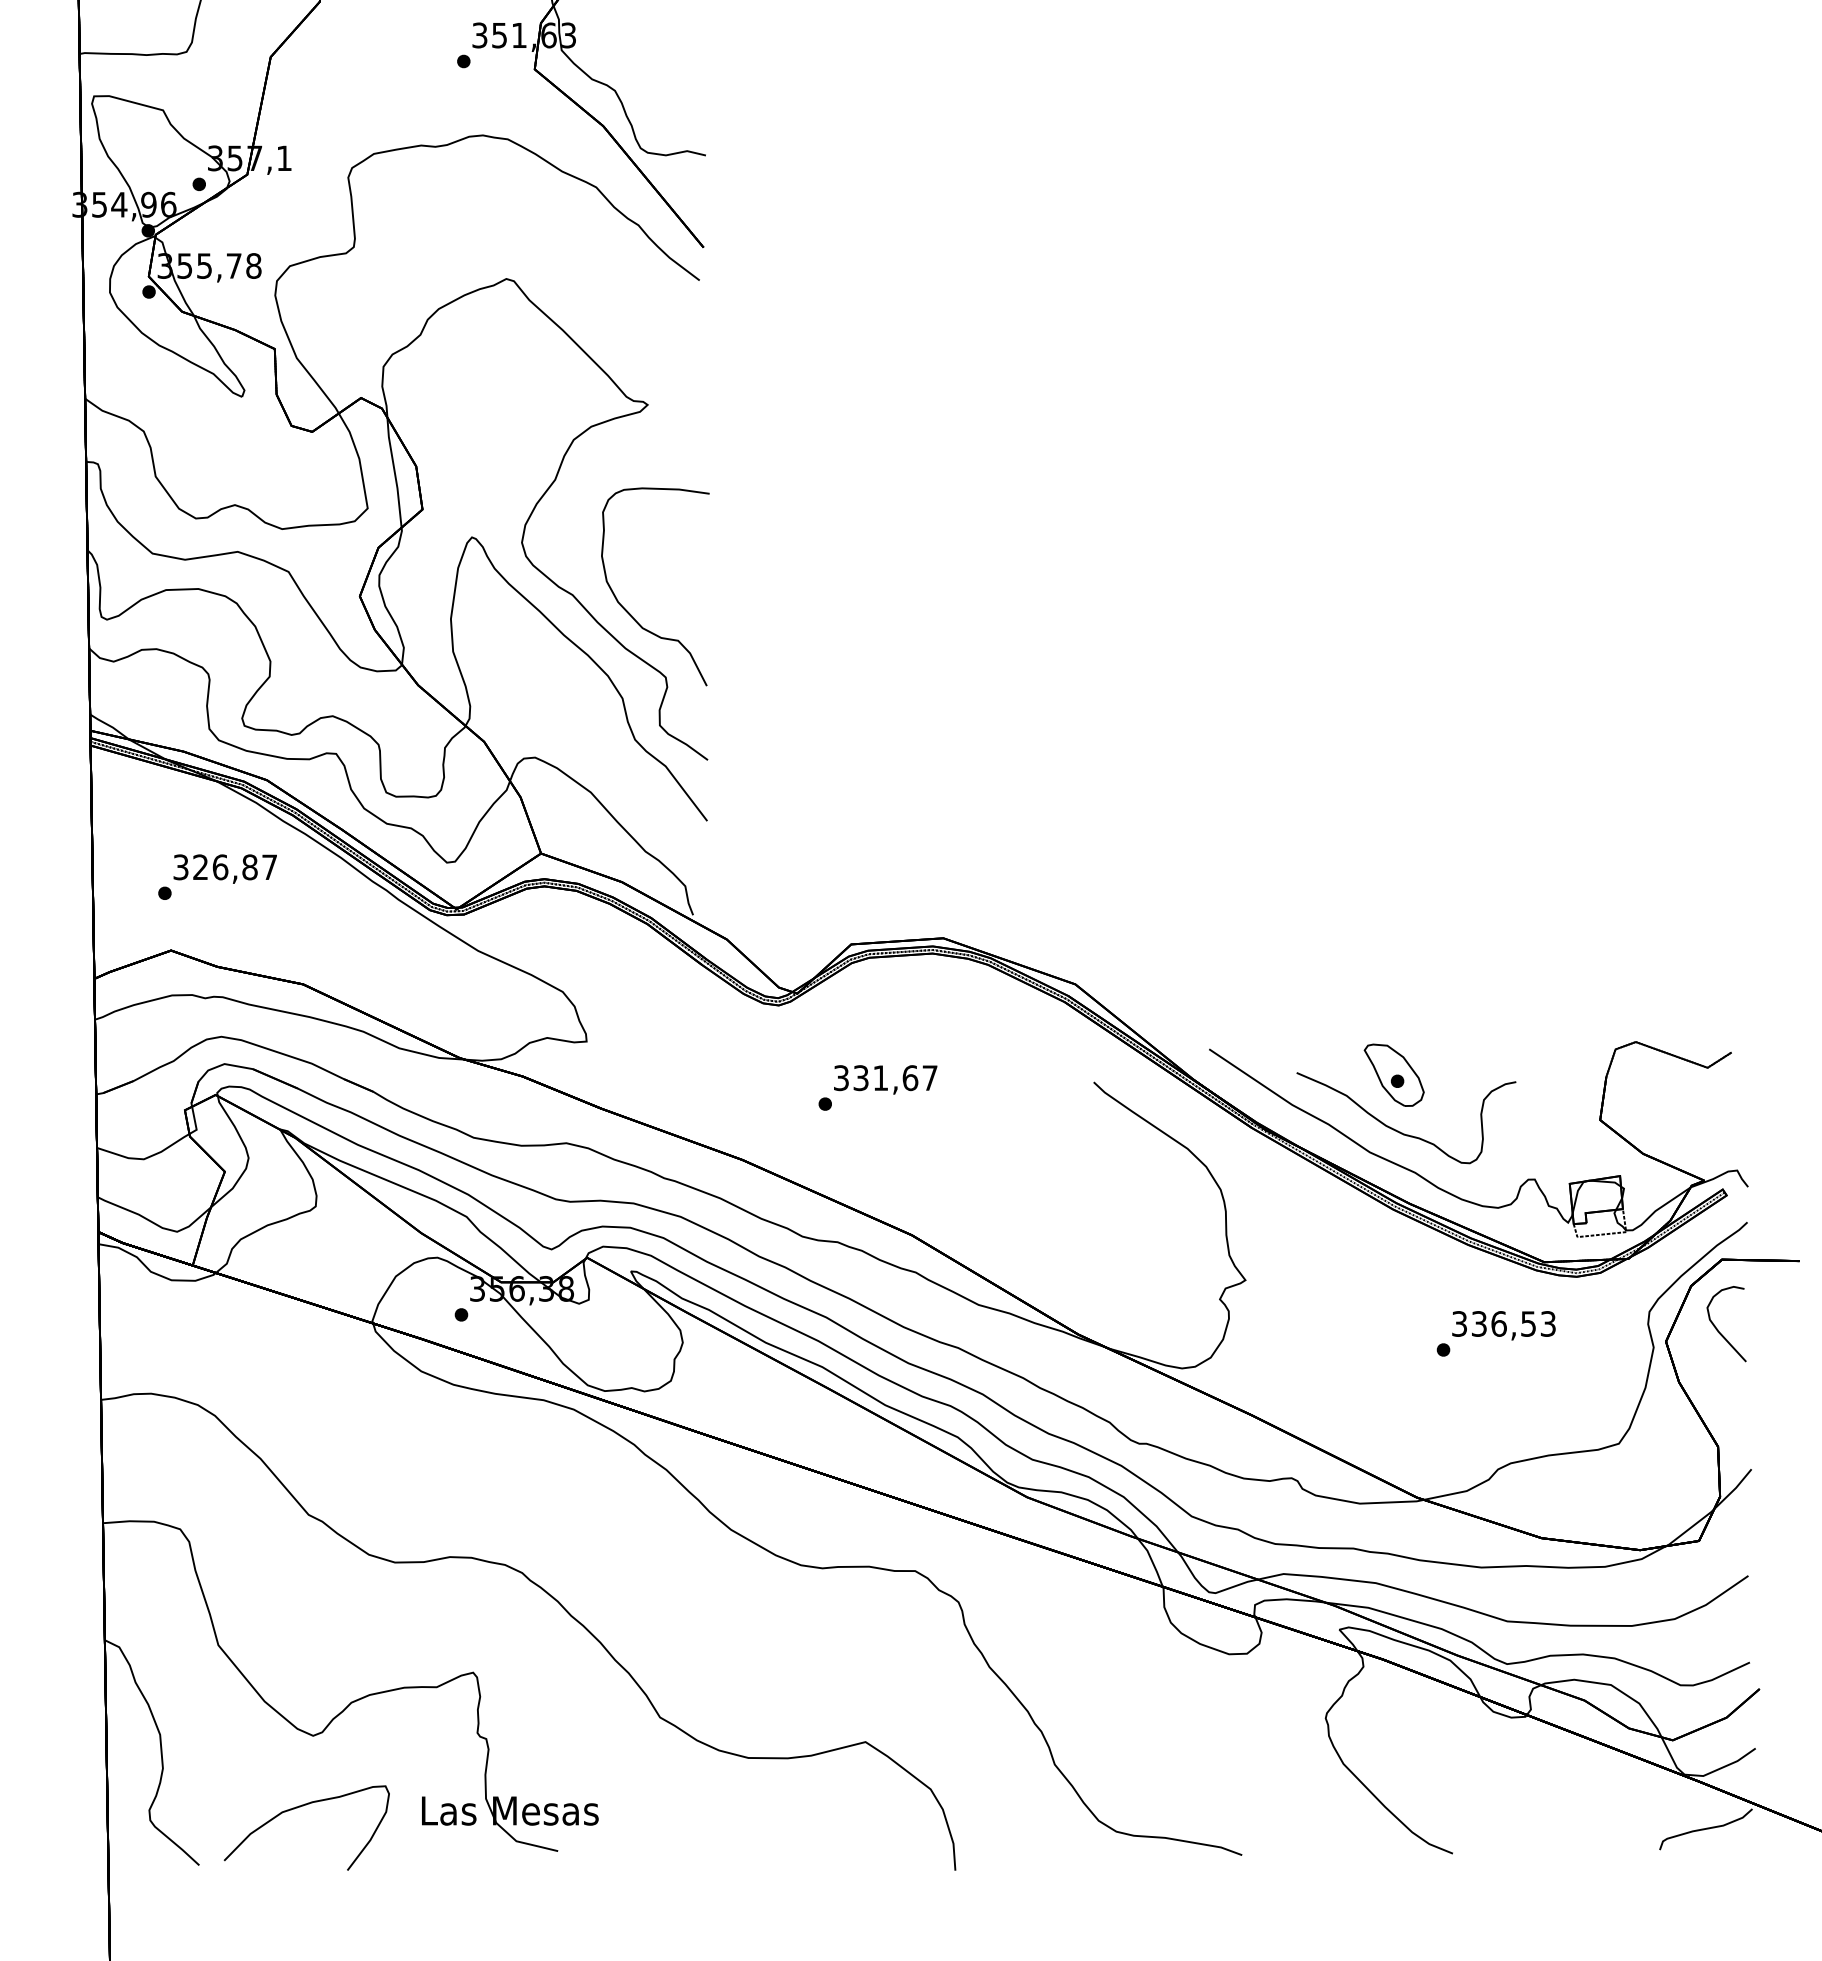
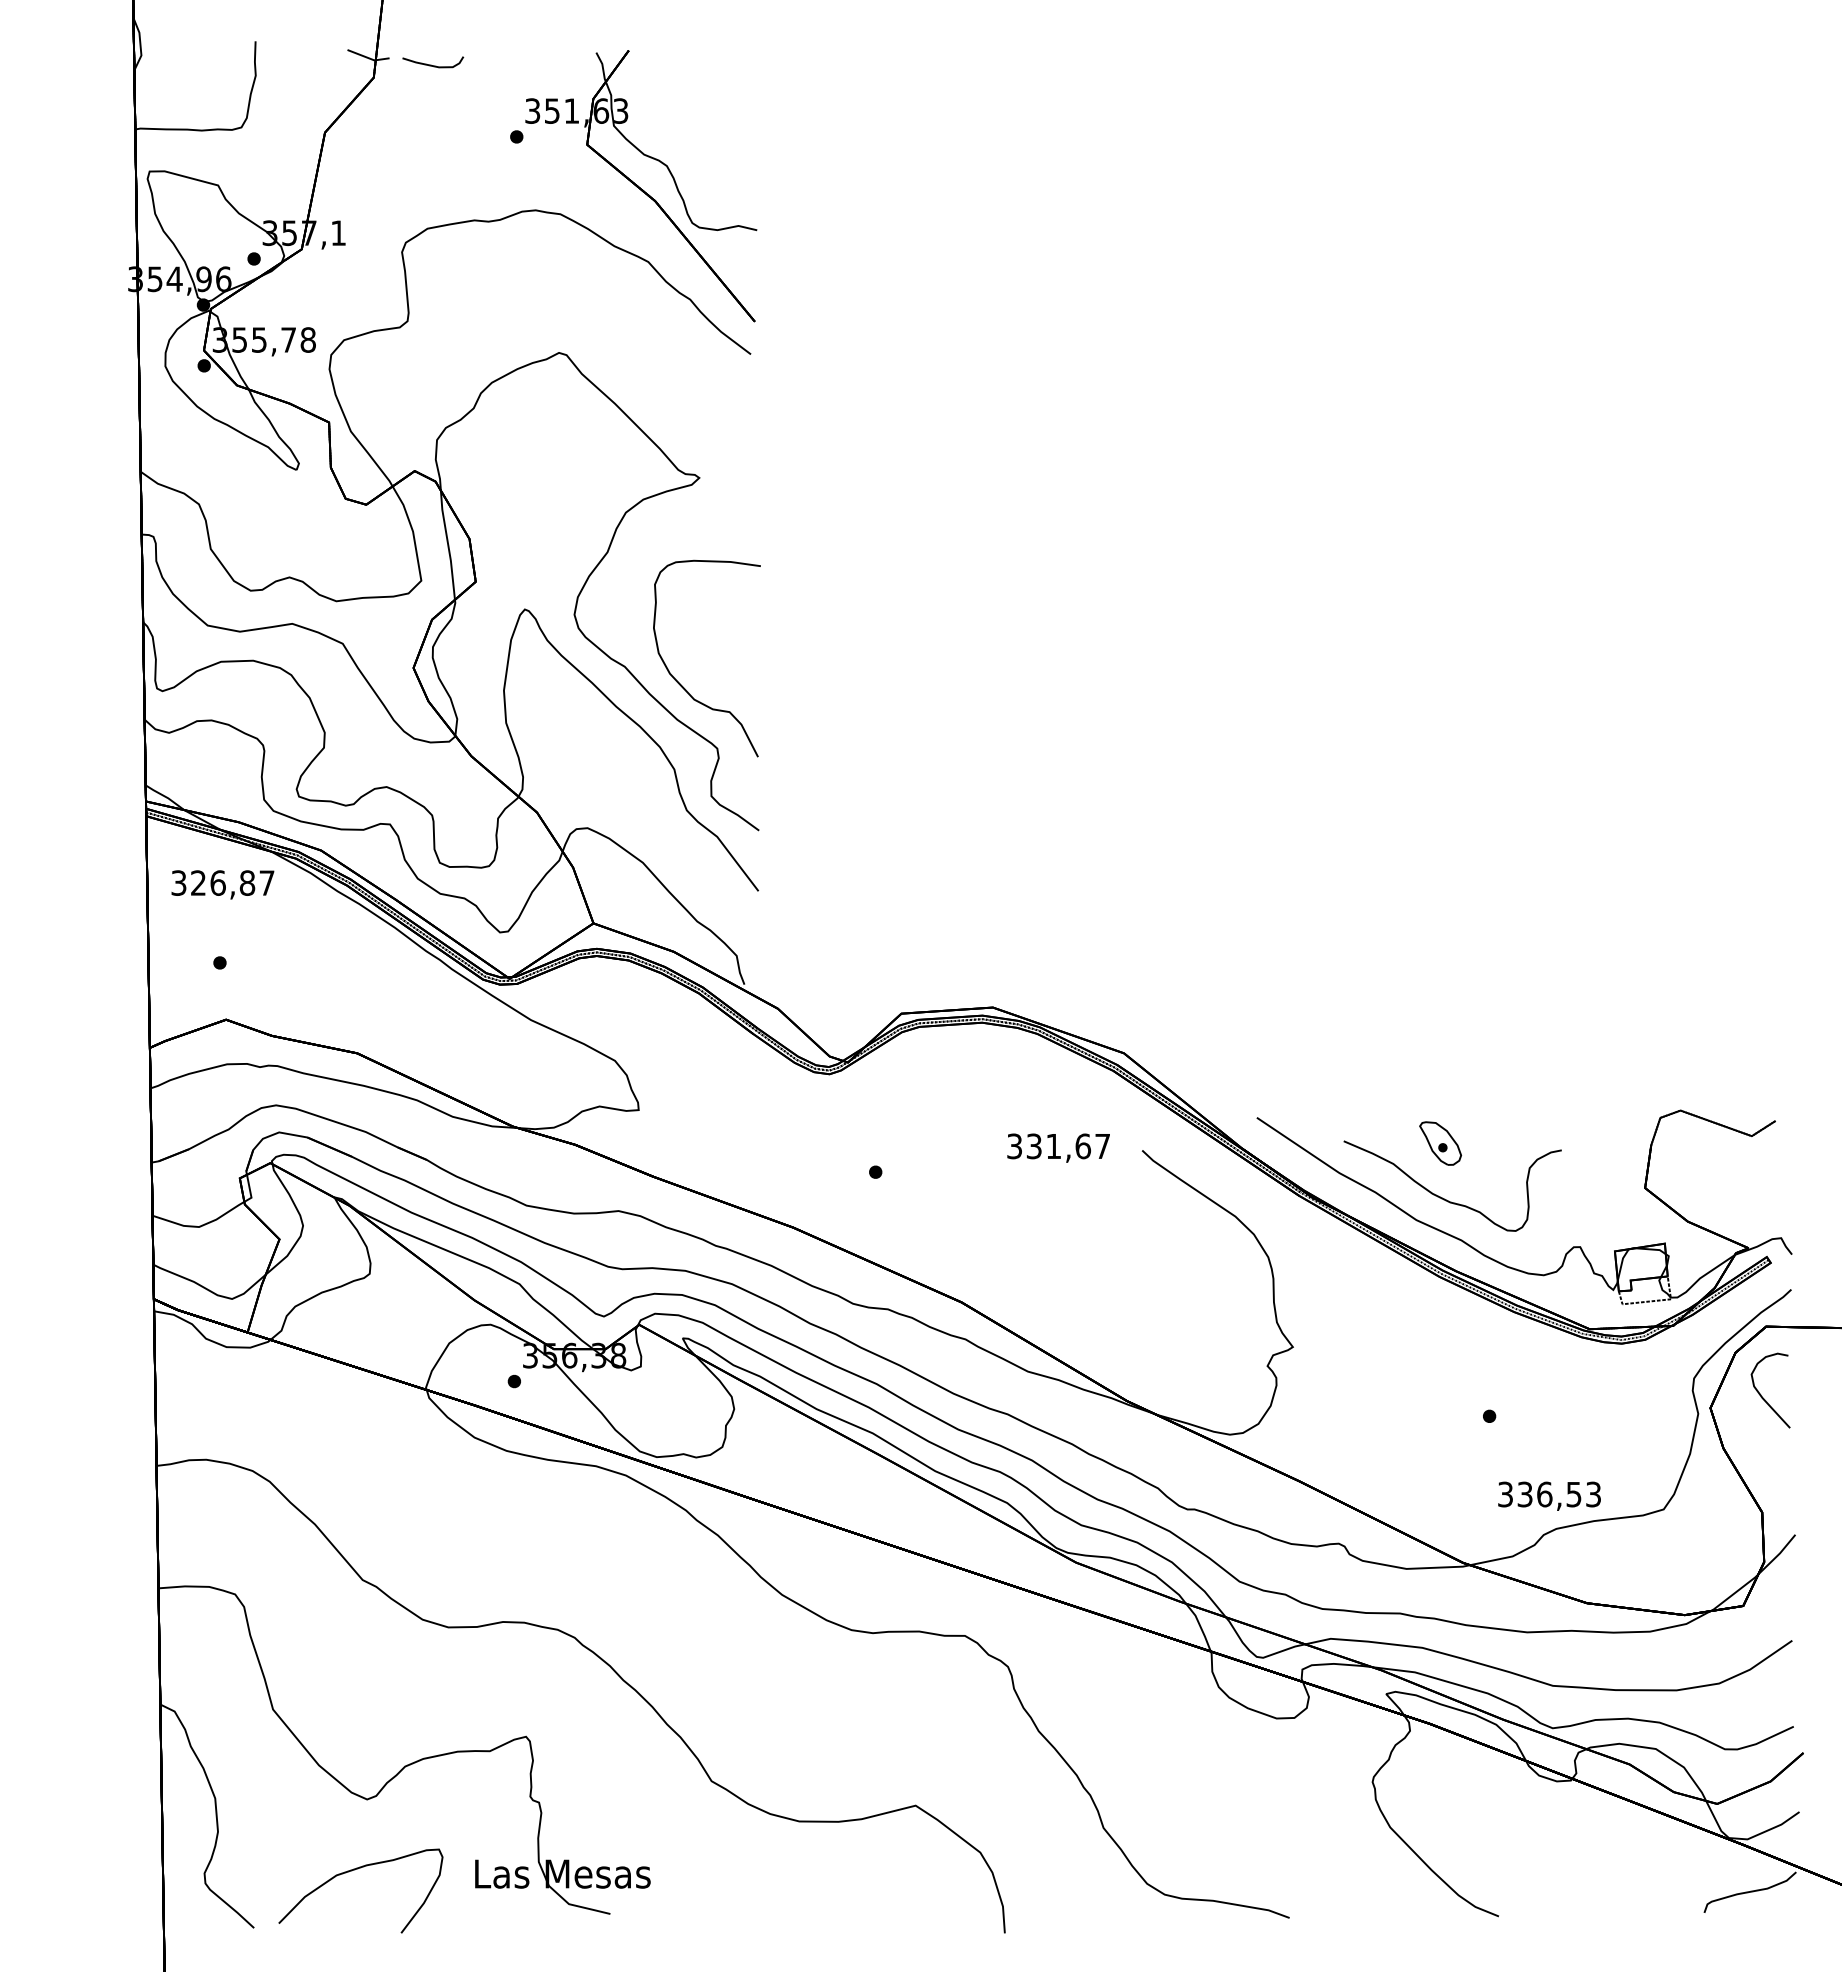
text: (224, 868) -> (222, 884), moved
part: (1394, 1075) -> (1440, 1143), size x0.7
text: (885, 1079) -> (1058, 1147), moved
text: (1503, 1324) -> (1549, 1495), moved

